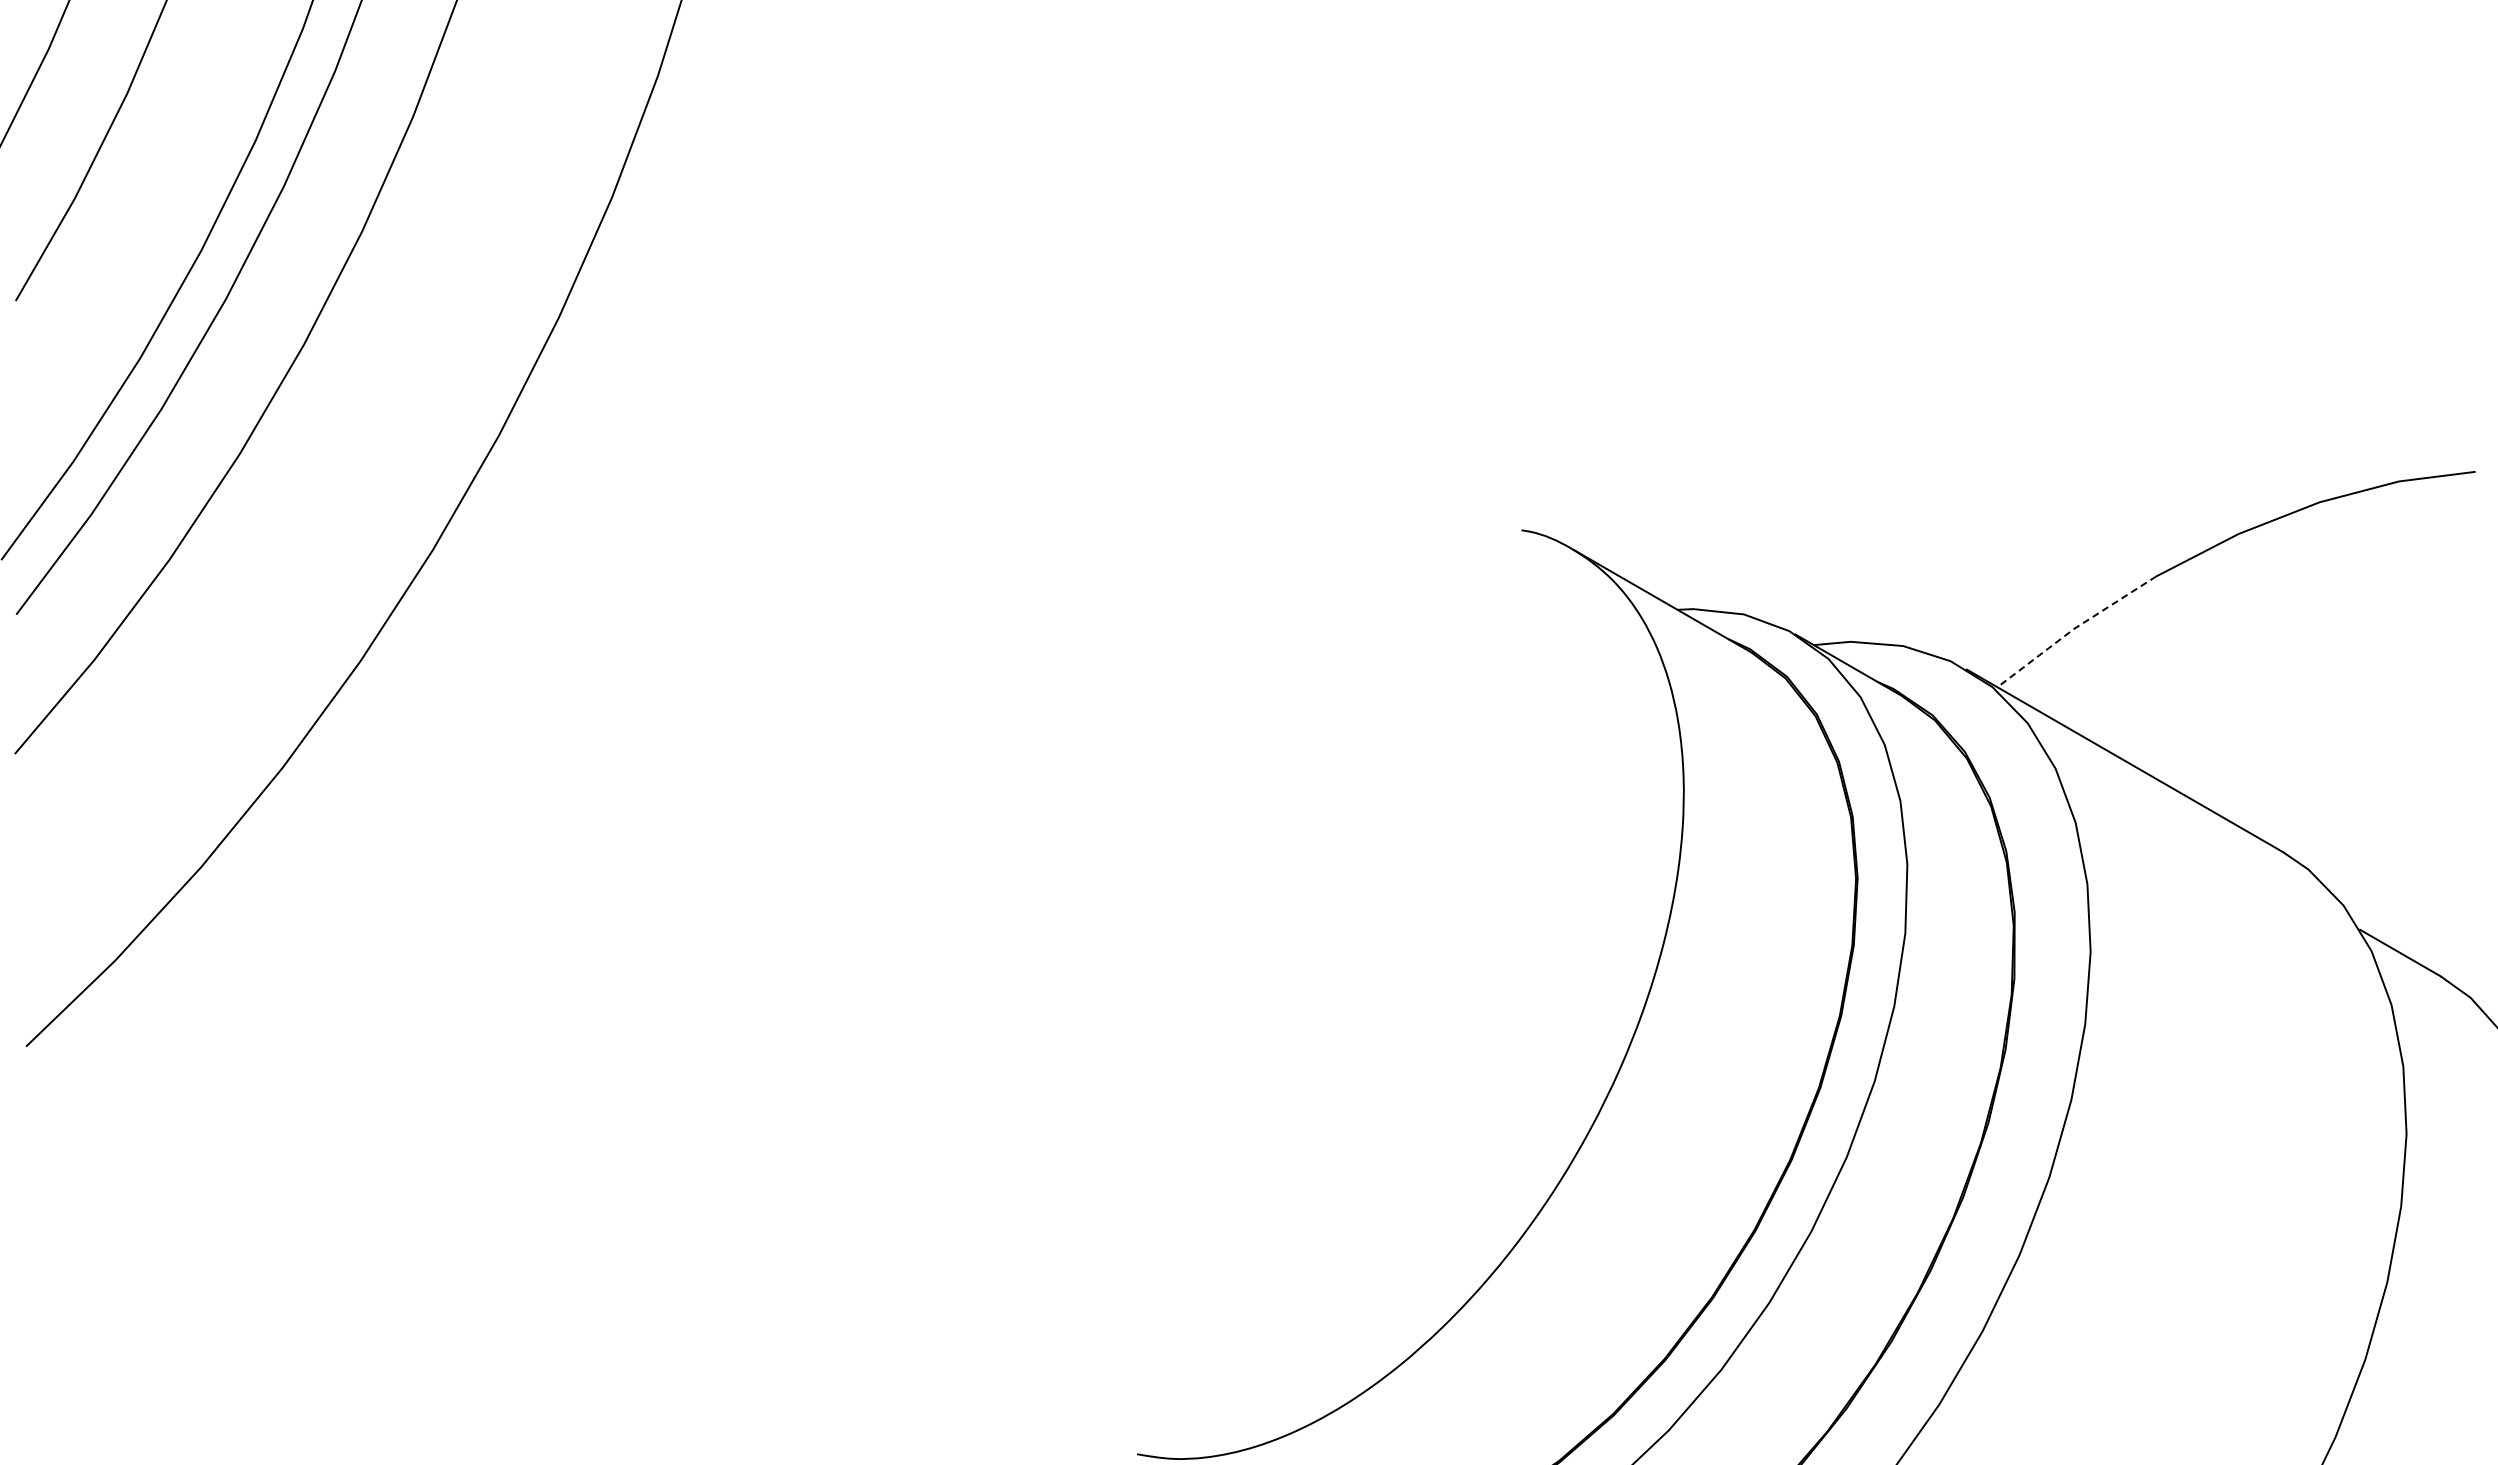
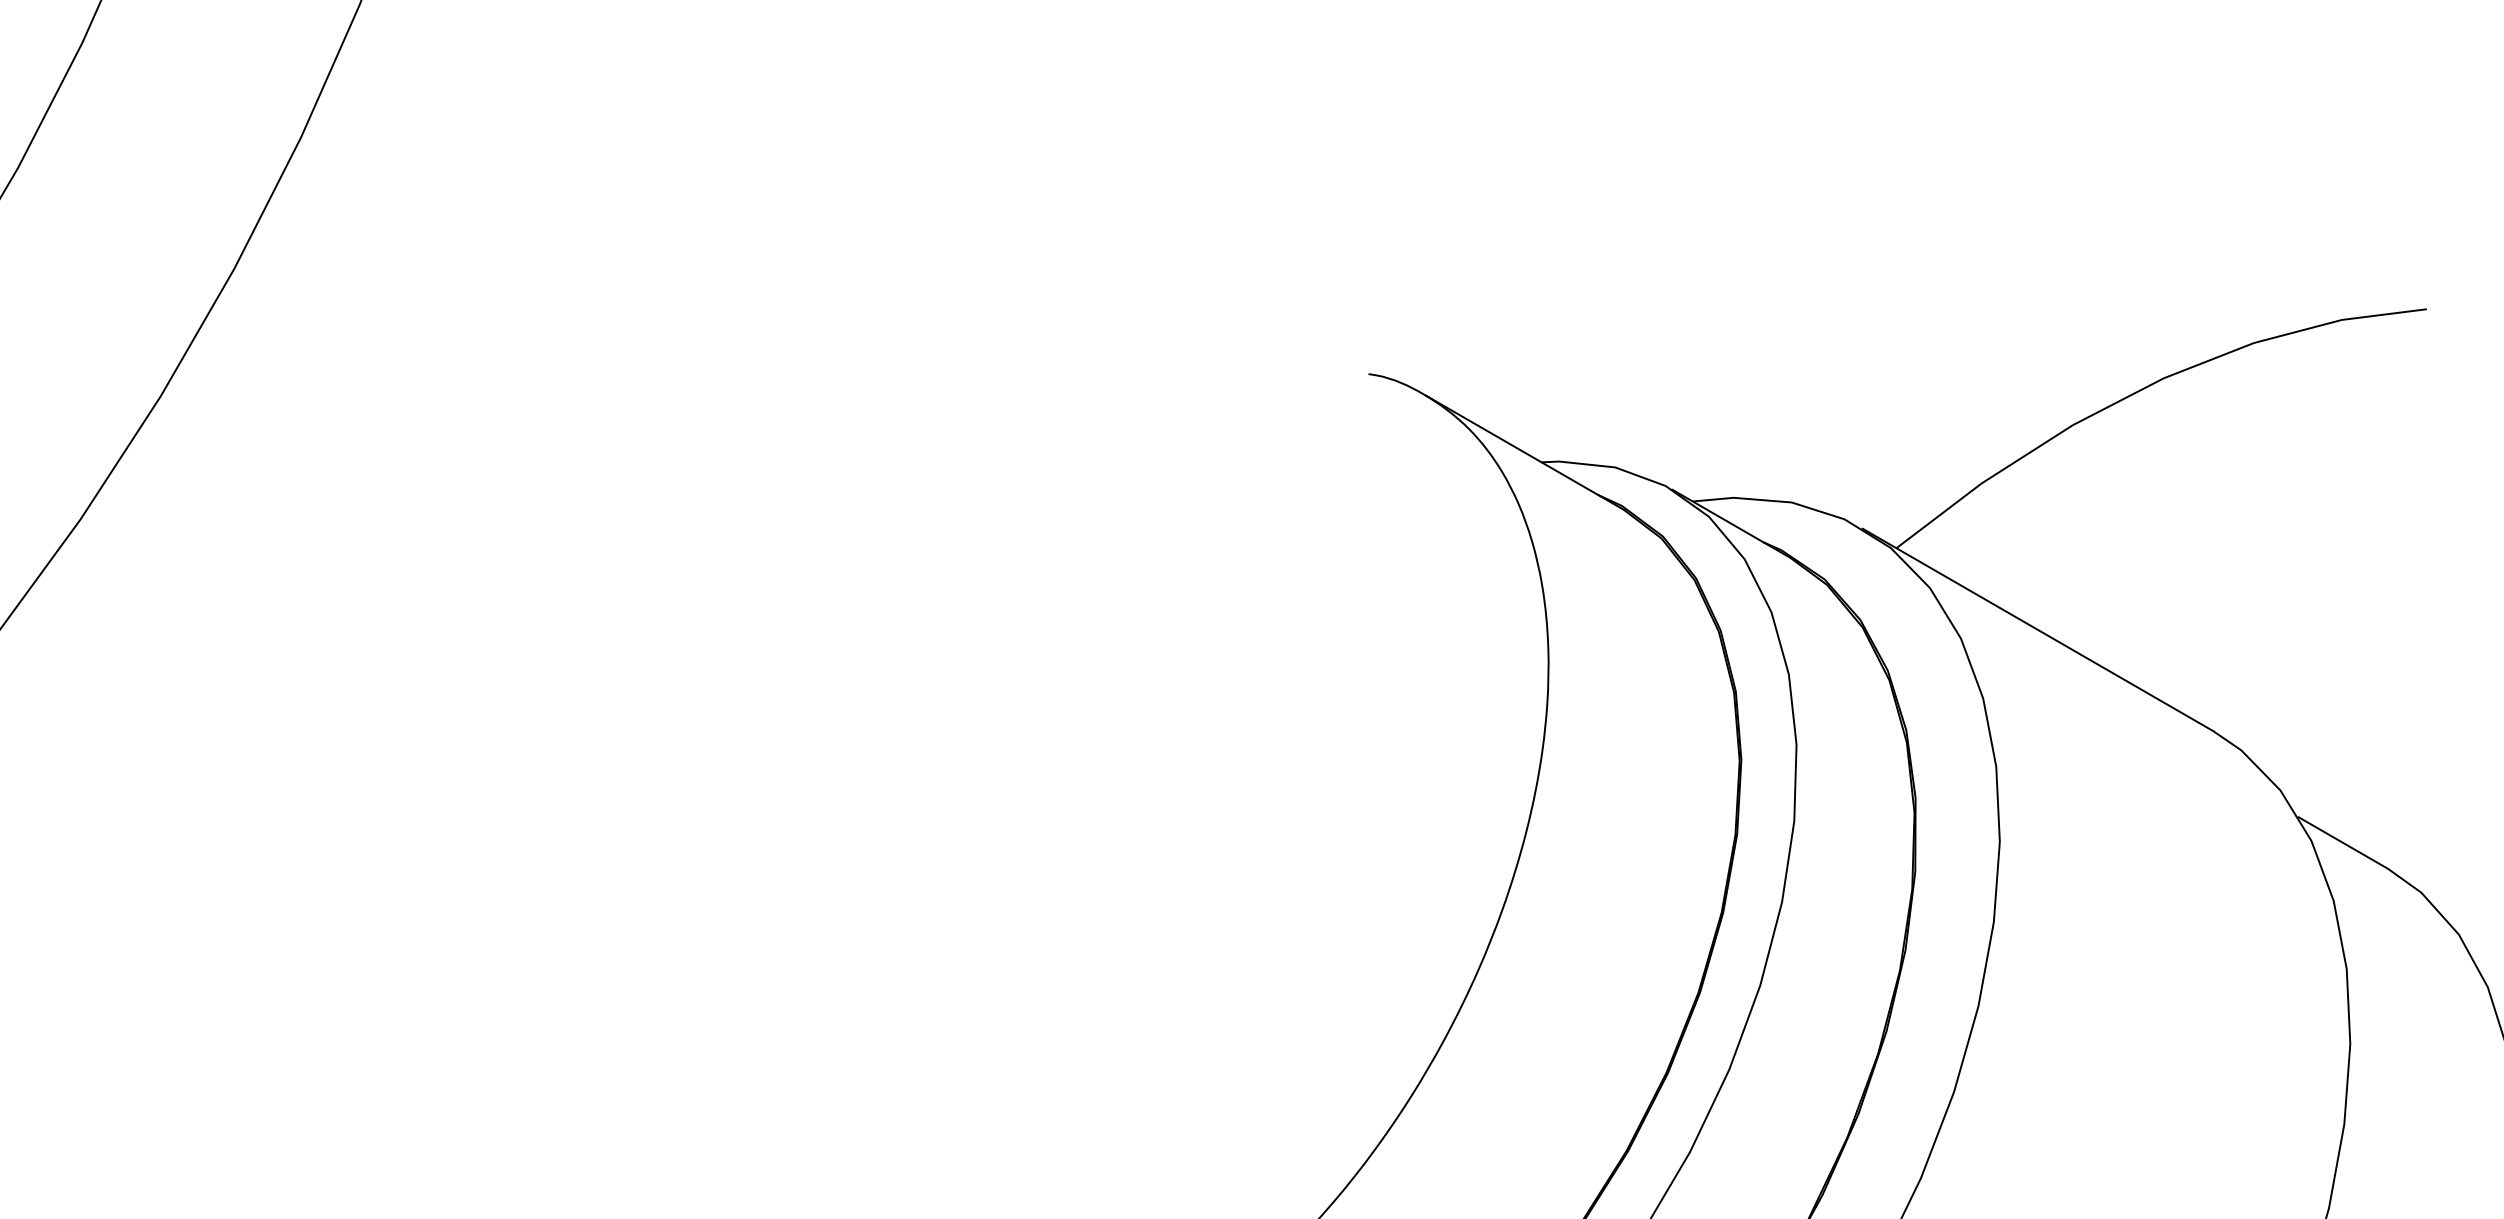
line: (2074, 628) -> (1981, 483), dashed -> solid

